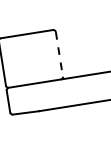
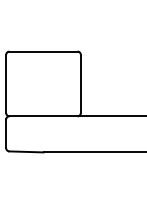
line: (59, 54) -> (80, 84), dashed -> solid

